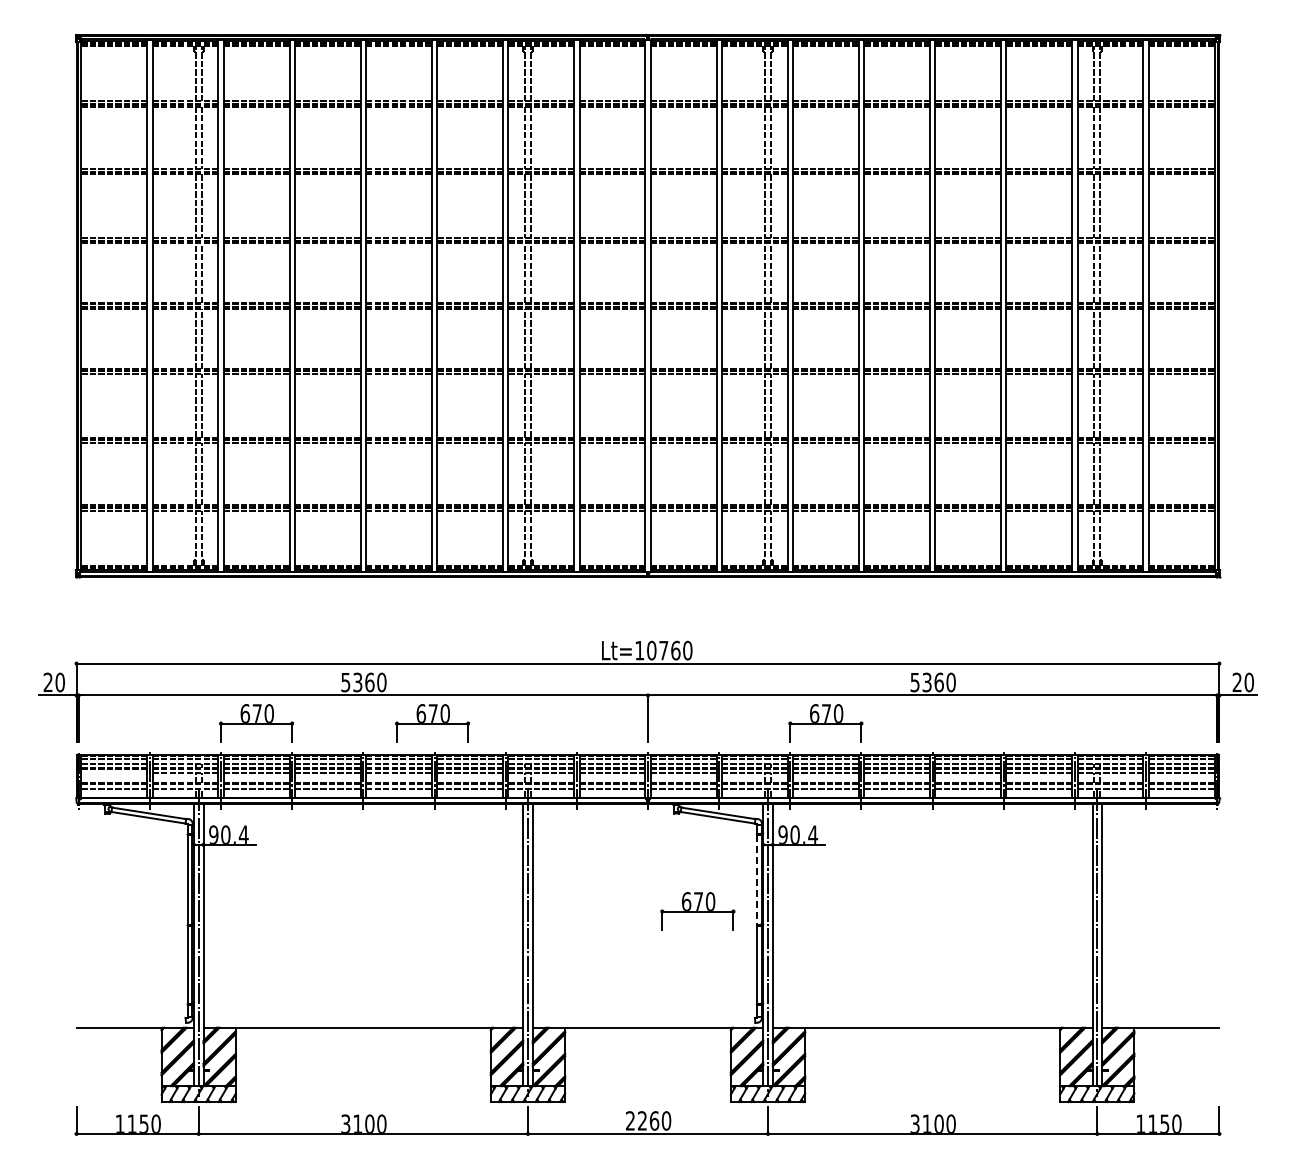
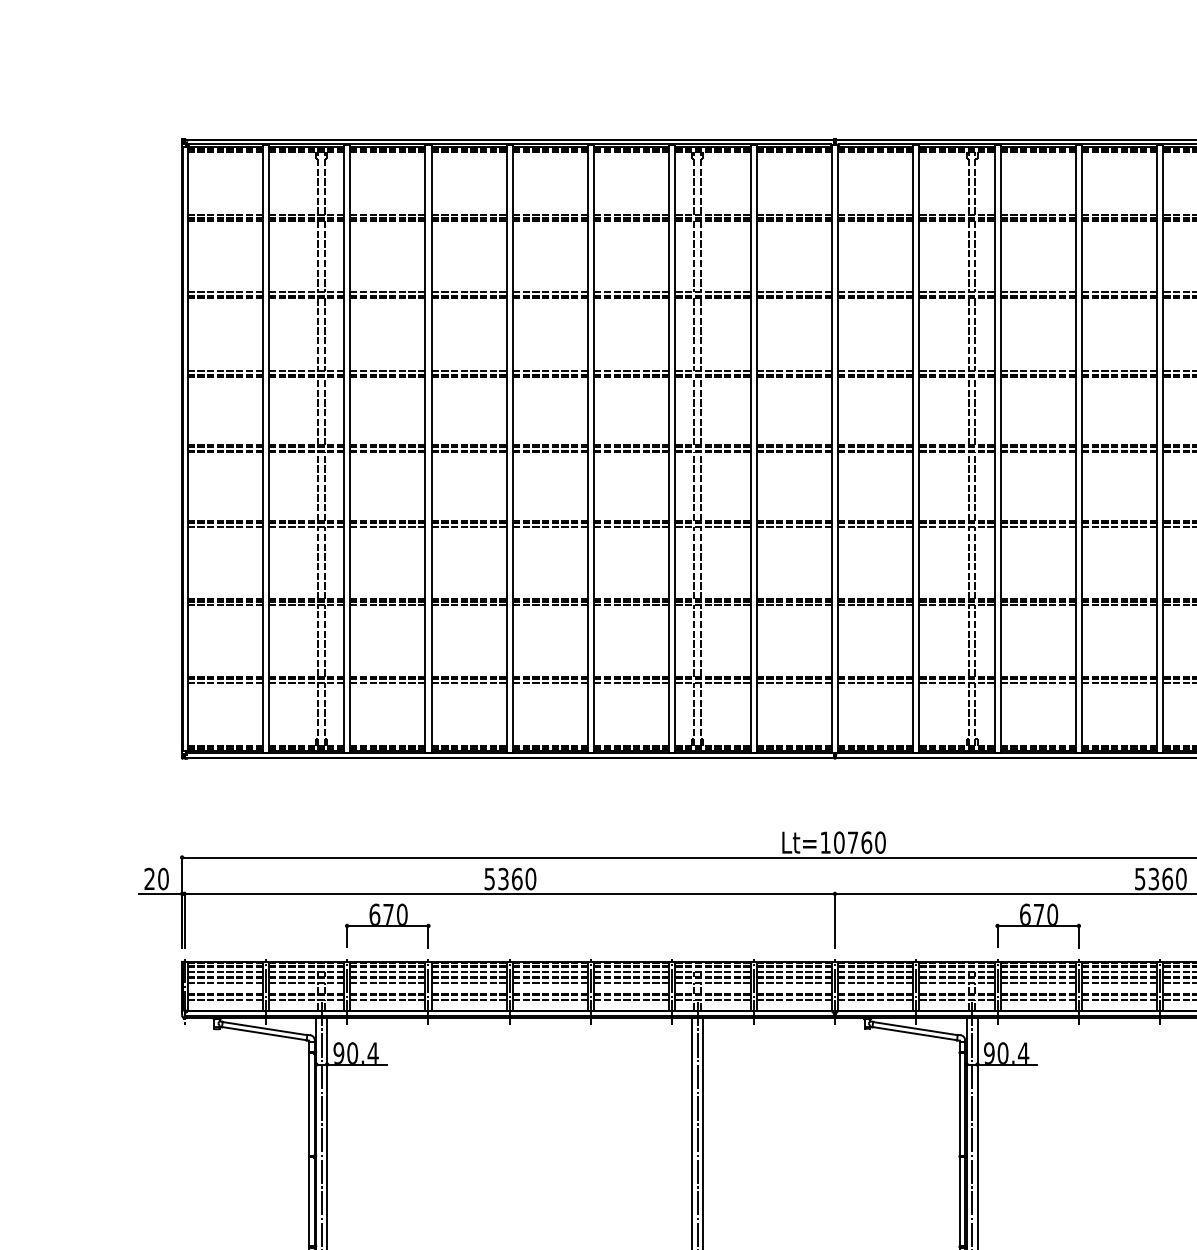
part: (432, 723) -> (588, 925), removed
line: (114, 773) -> (225, 983), added
line: (757, 879) -> (960, 1104), dashed -> solid
part: (697, 911) -> (891, 1140), removed

